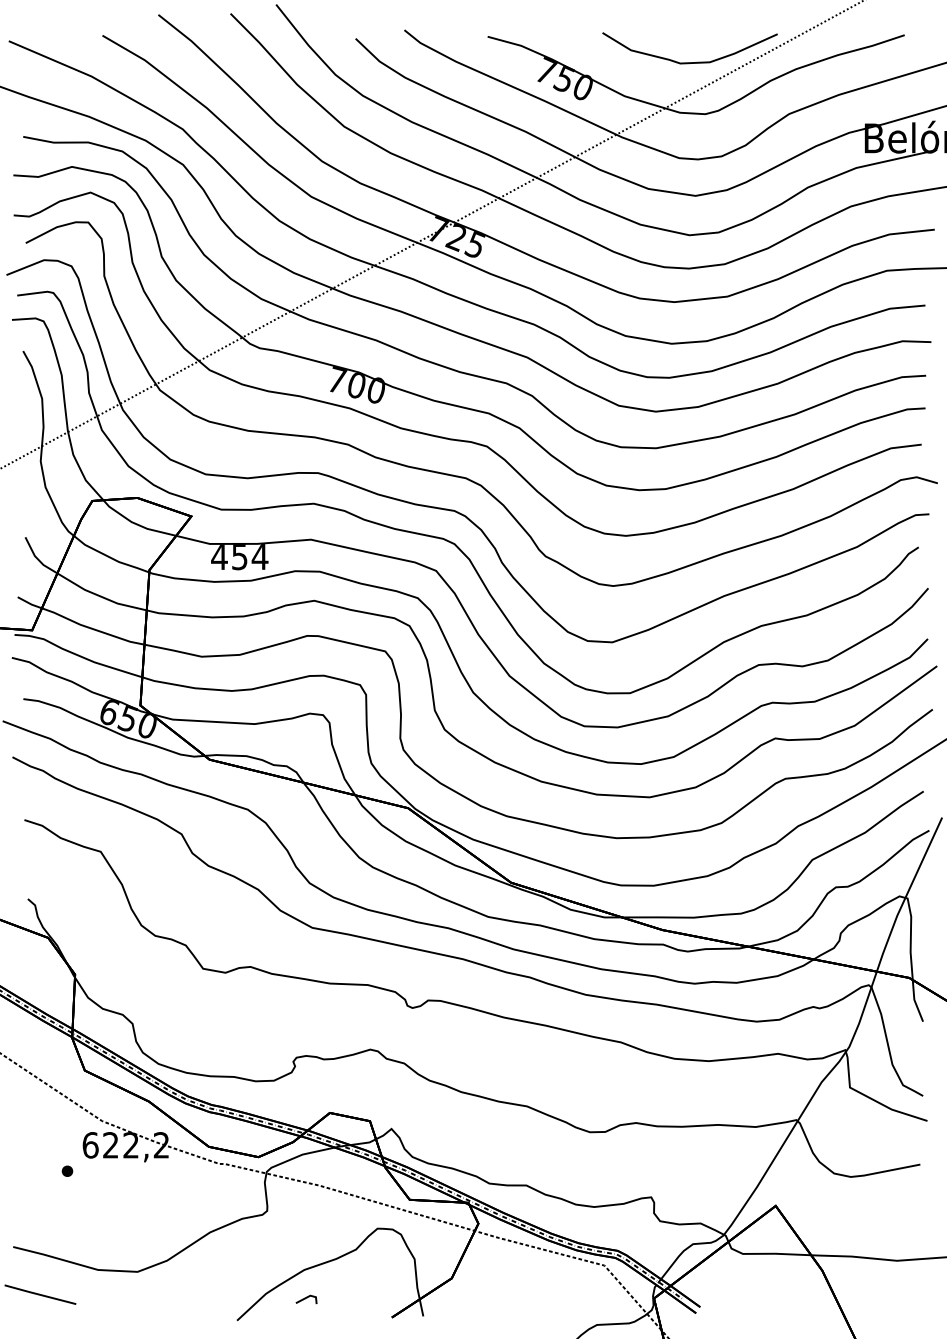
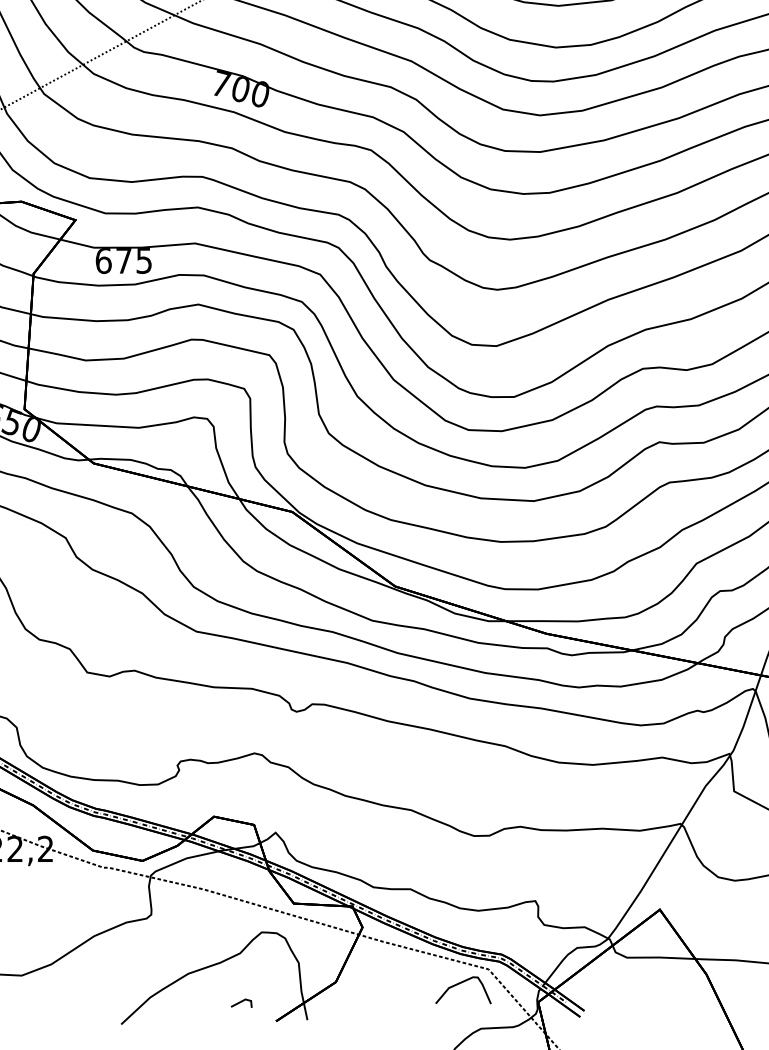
text: (239, 557) -> (123, 261), 454 -> 675
curve: (576, 1280) -> (460, 984), added
line: (306, 1298) -> (241, 1002), moved

